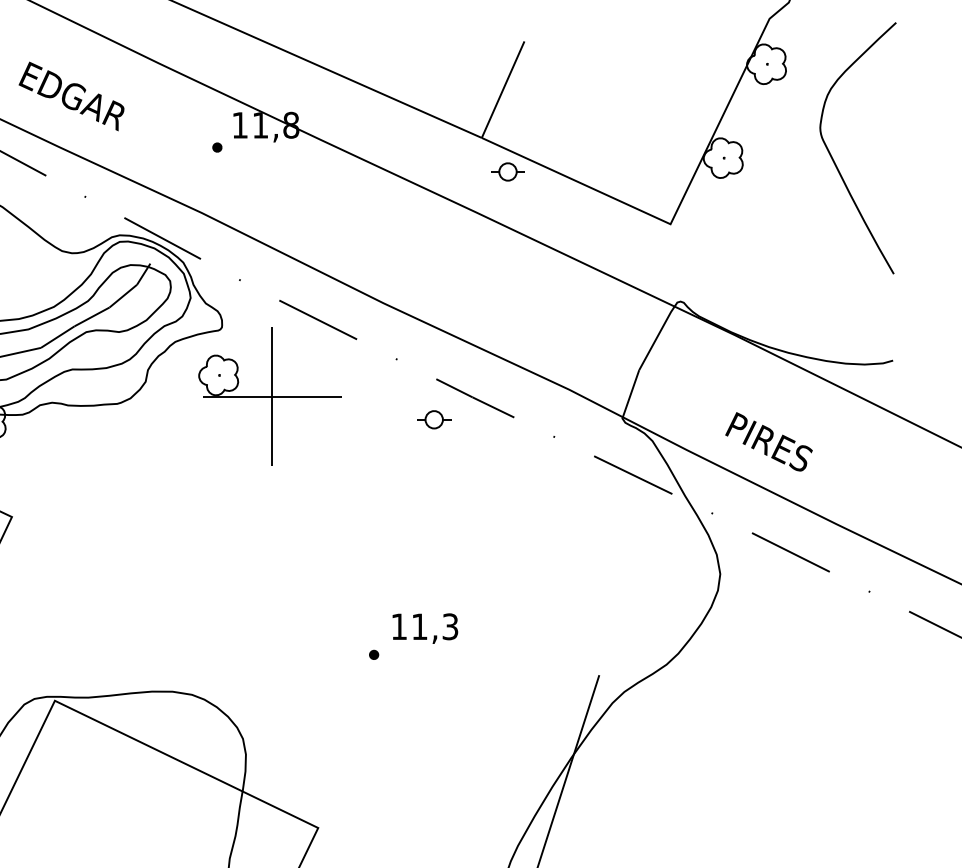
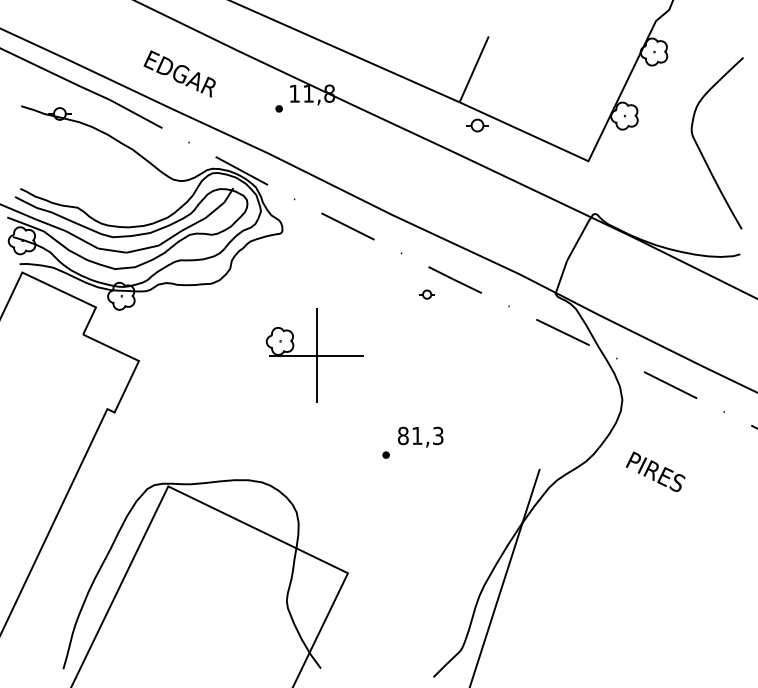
curve: (834, 160) -> (701, 151), moved
part: (269, 396) -> (314, 355), moved
part: (433, 419) -> (426, 294), size x0.7
text: (768, 441) -> (655, 471), moved
text: (399, 626) -> (403, 435), 11,3 -> 81,3

